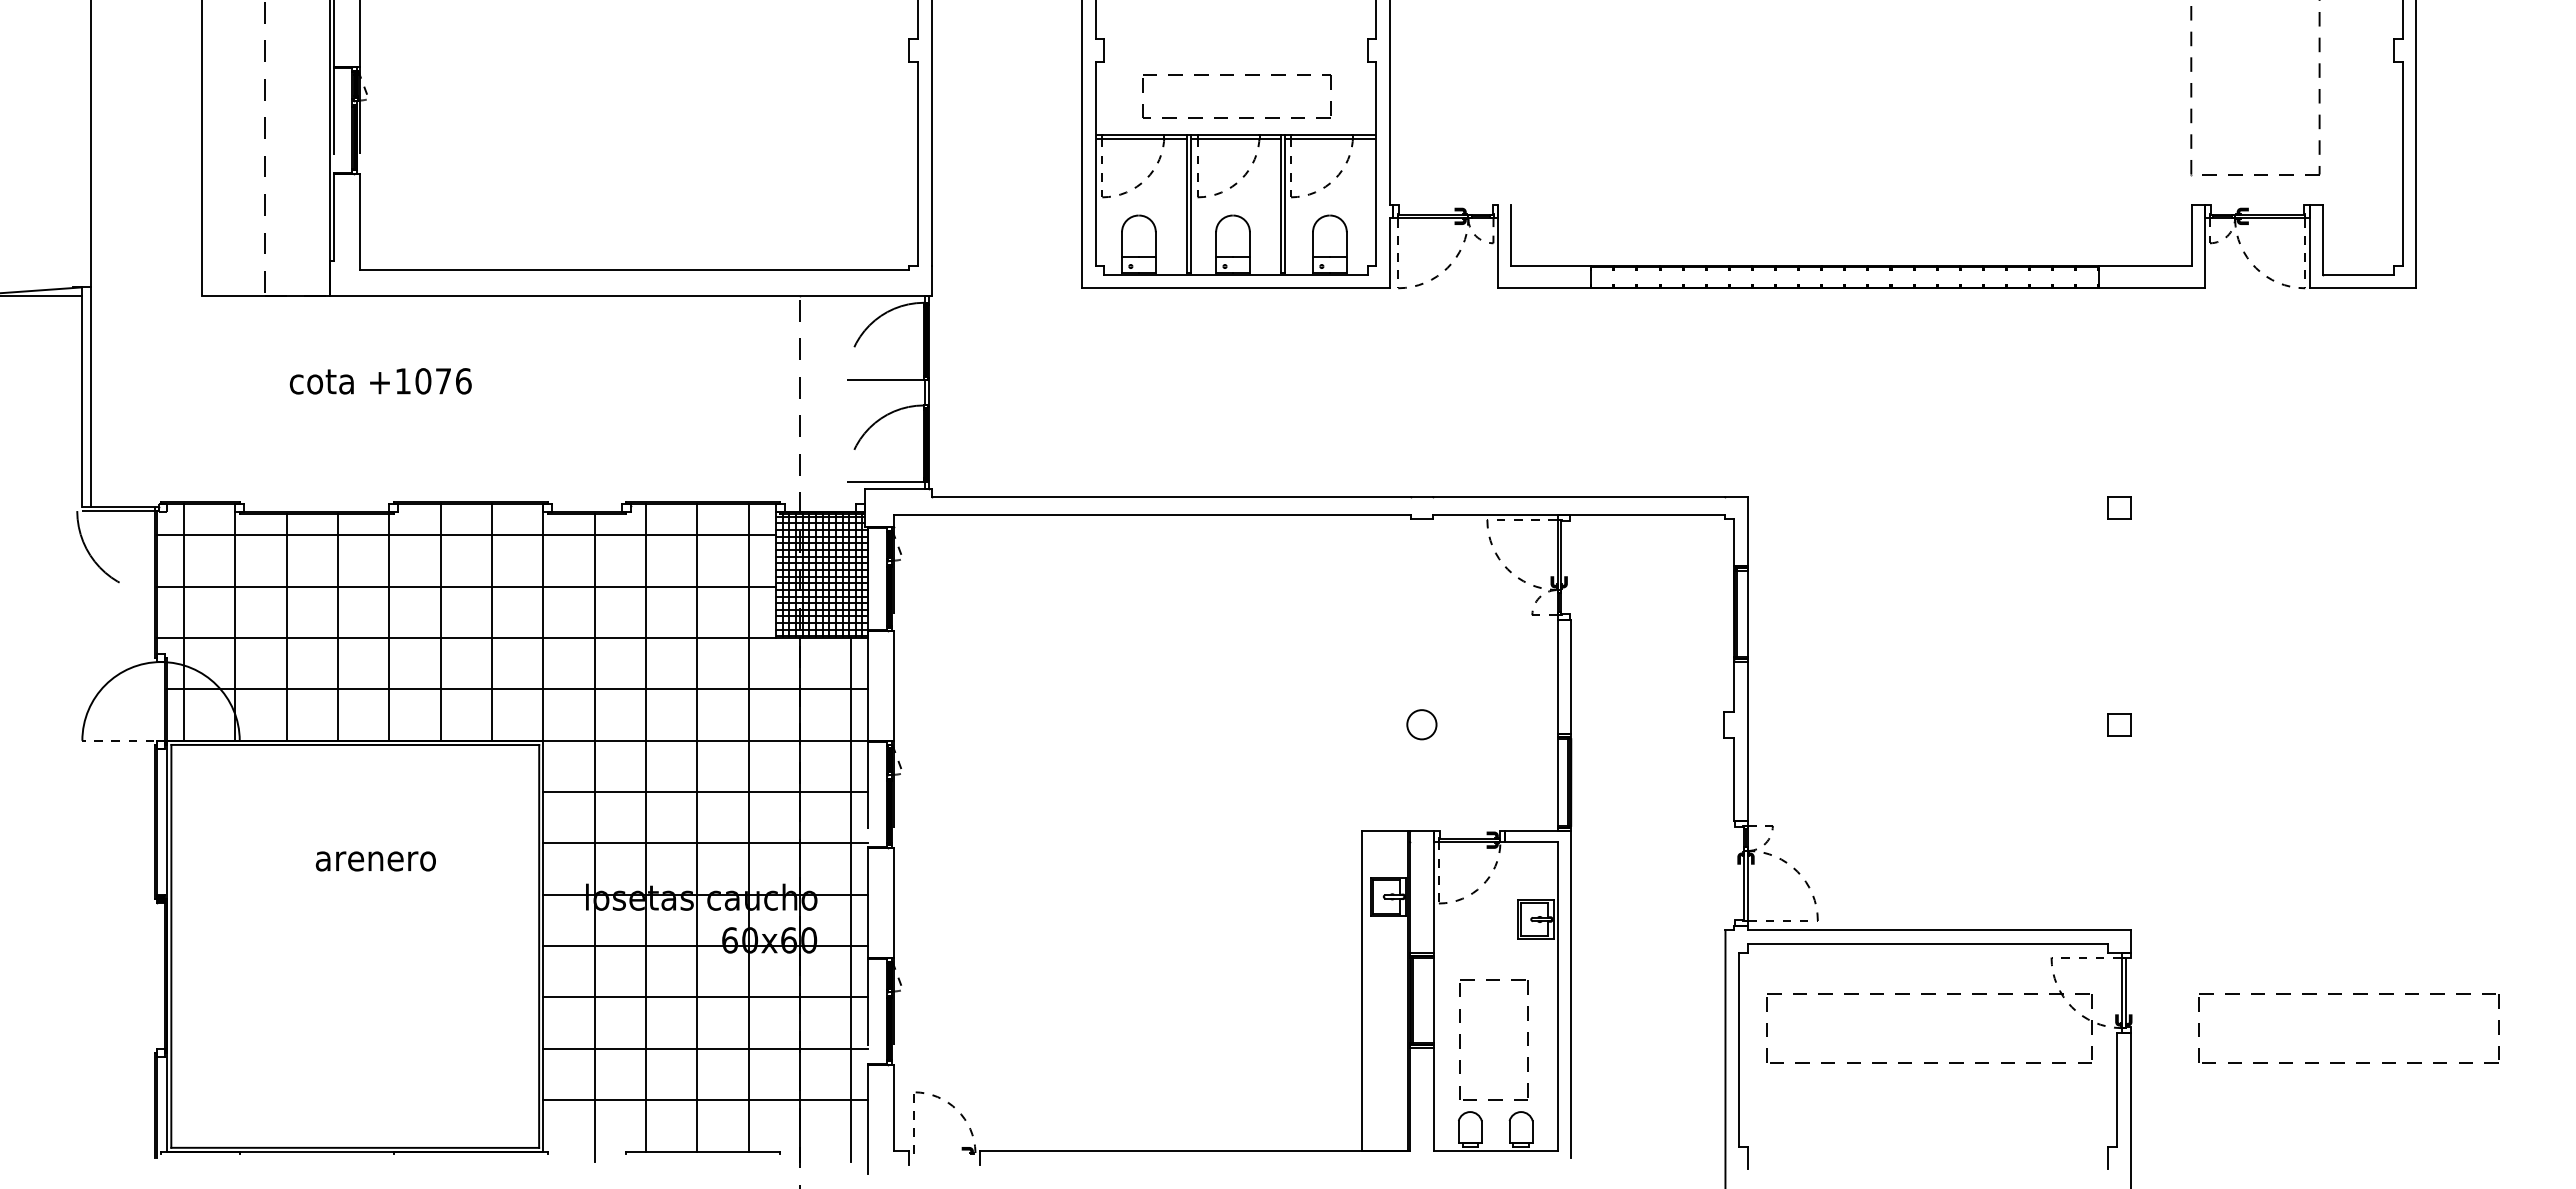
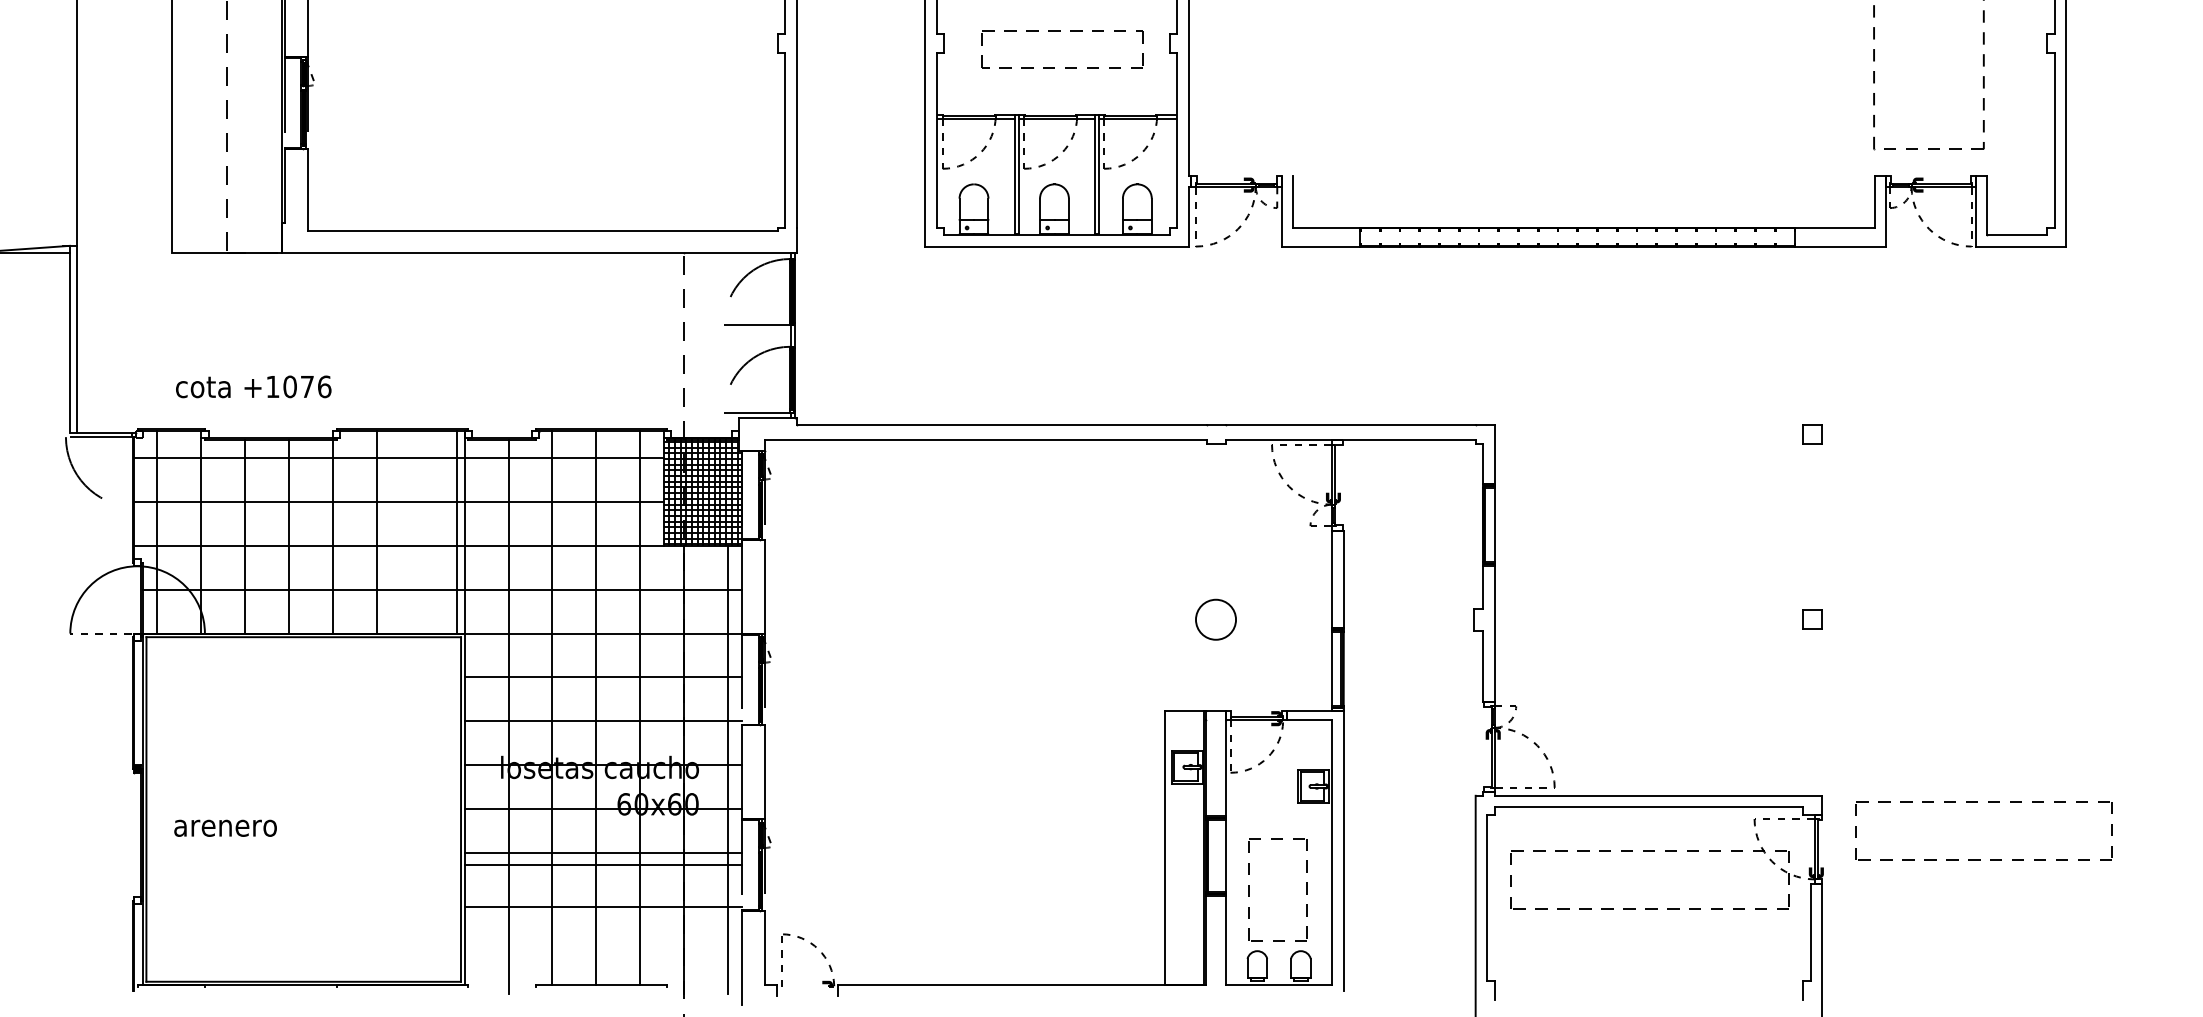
part: (1233, 75) -> (1060, 31), moved
text: (380, 381) -> (253, 387), moved
line: (492, 621) -> (457, 531), moved
circle: (1421, 724) -> (1215, 619), size x1.6
text: (375, 861) -> (225, 828), moved
line: (705, 1048) -> (603, 865), moved
part: (2344, 1062) -> (1980, 860), moved
line: (705, 1099) -> (603, 907), moved

